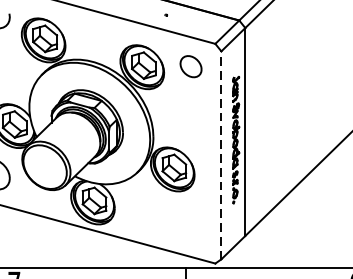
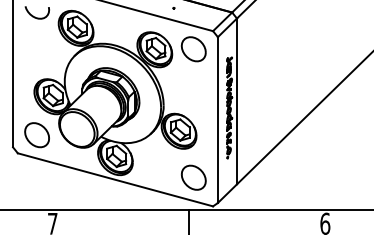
part: (190, 66) -> (193, 49), size x1.43
line: (220, 155) -> (217, 120), dashed -> solid
part: (190, 227) -> (193, 177), added

